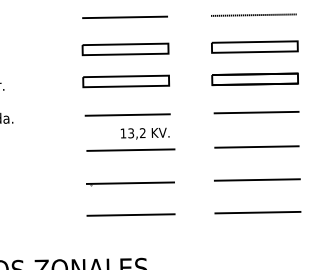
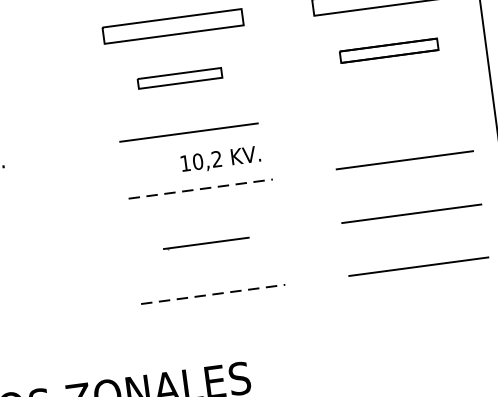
part: (254, 79) -> (388, 51), size x0.7
part: (125, 81) -> (179, 78), size x0.6
line: (256, 112) -> (397, 104), removed
text: (131, 133) -> (198, 161), 13,2 -> 10,2
line: (130, 150) -> (200, 189), solid -> dashed
part: (130, 183) -> (206, 243), size x0.6
line: (131, 215) -> (213, 295), solid -> dashed

